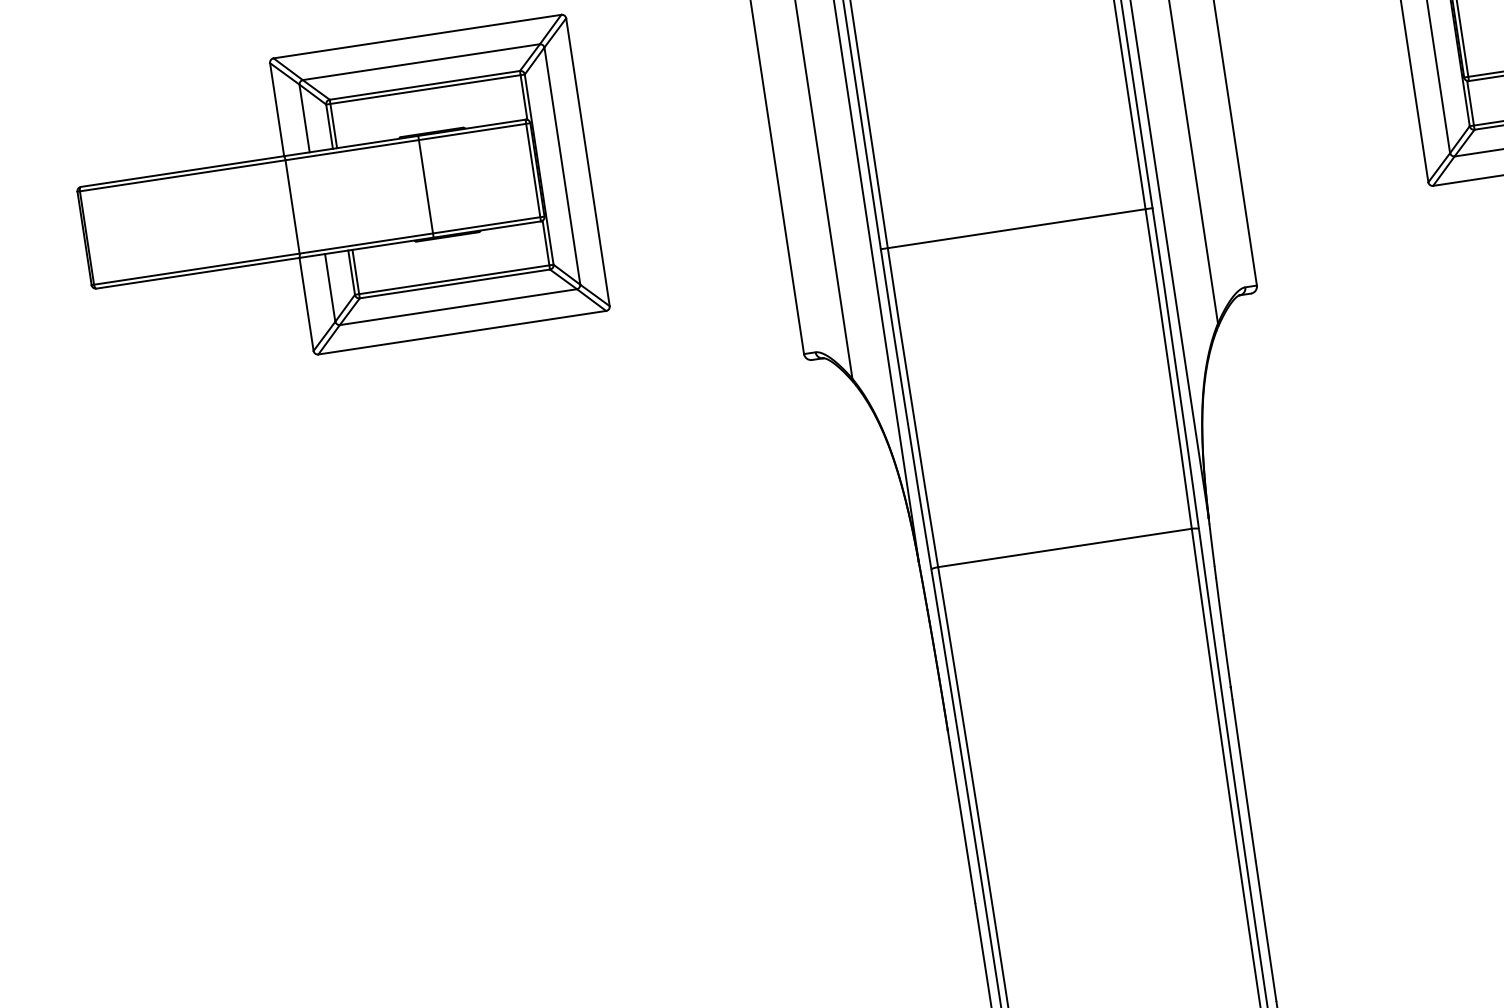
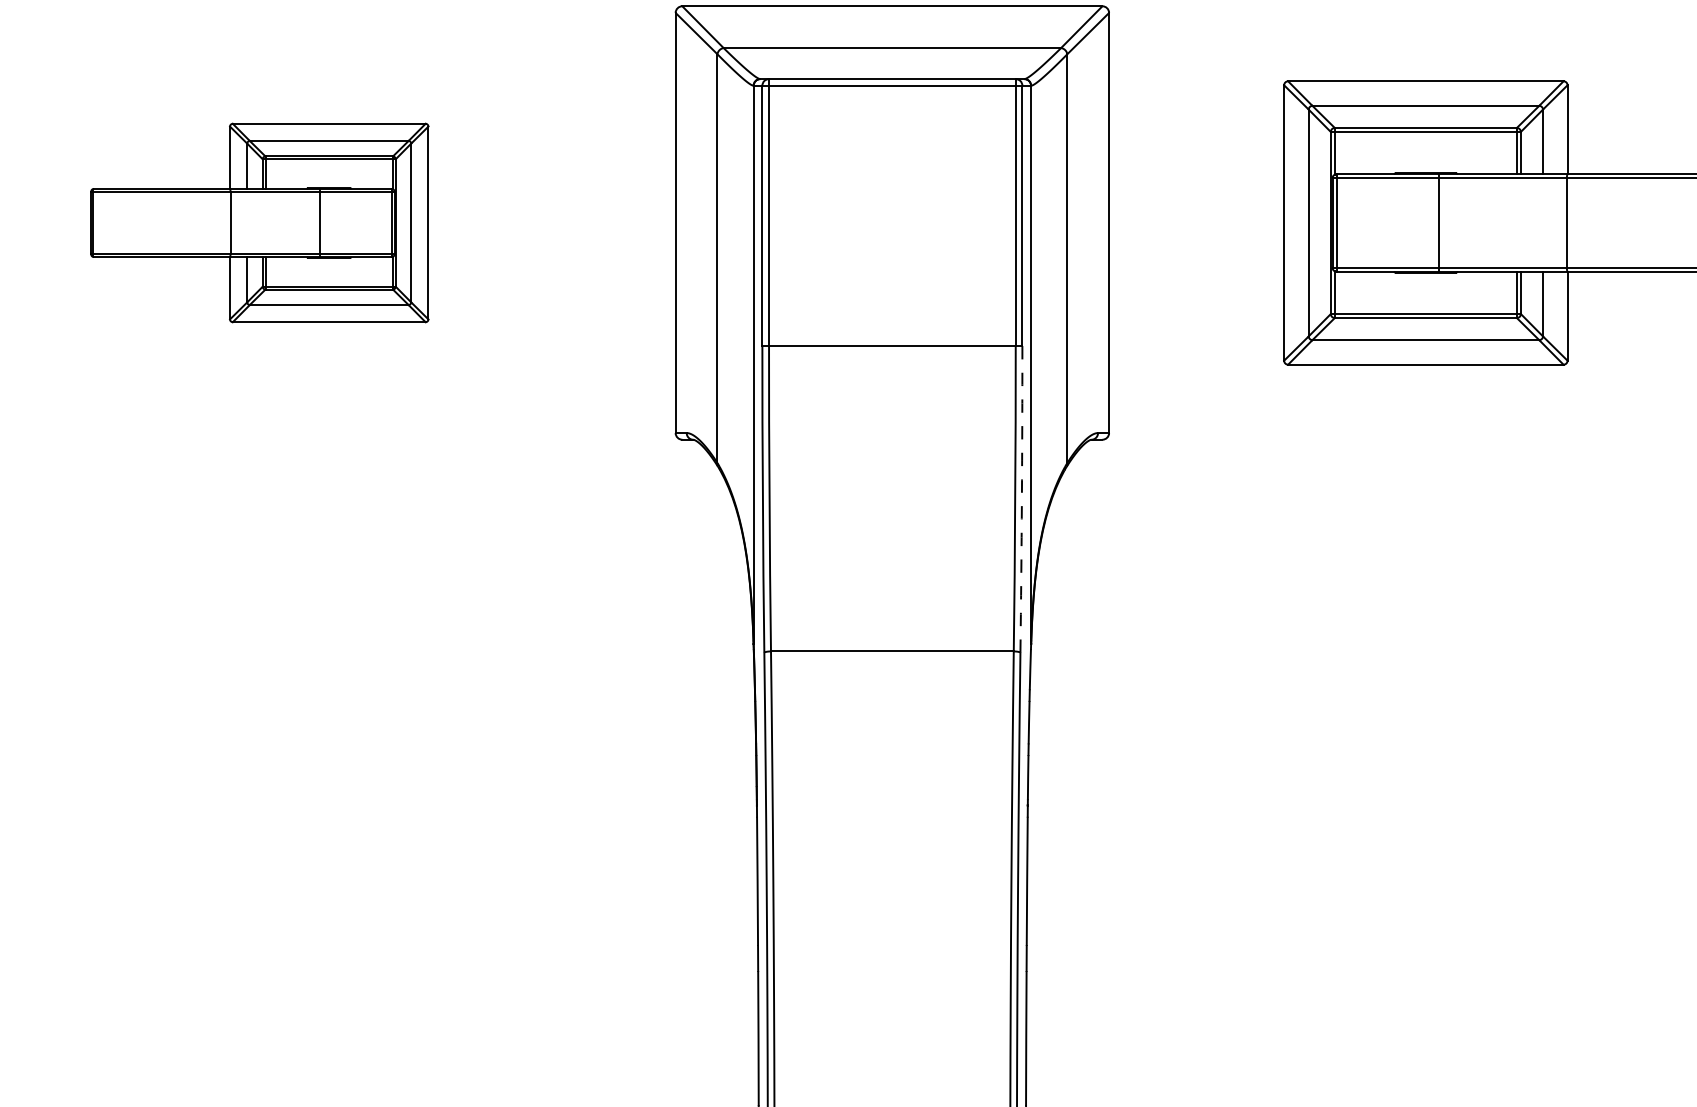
part: (335, 199) -> (259, 222), size x0.7
arc: (1175, 368) -> (1021, 499), solid -> dashed

